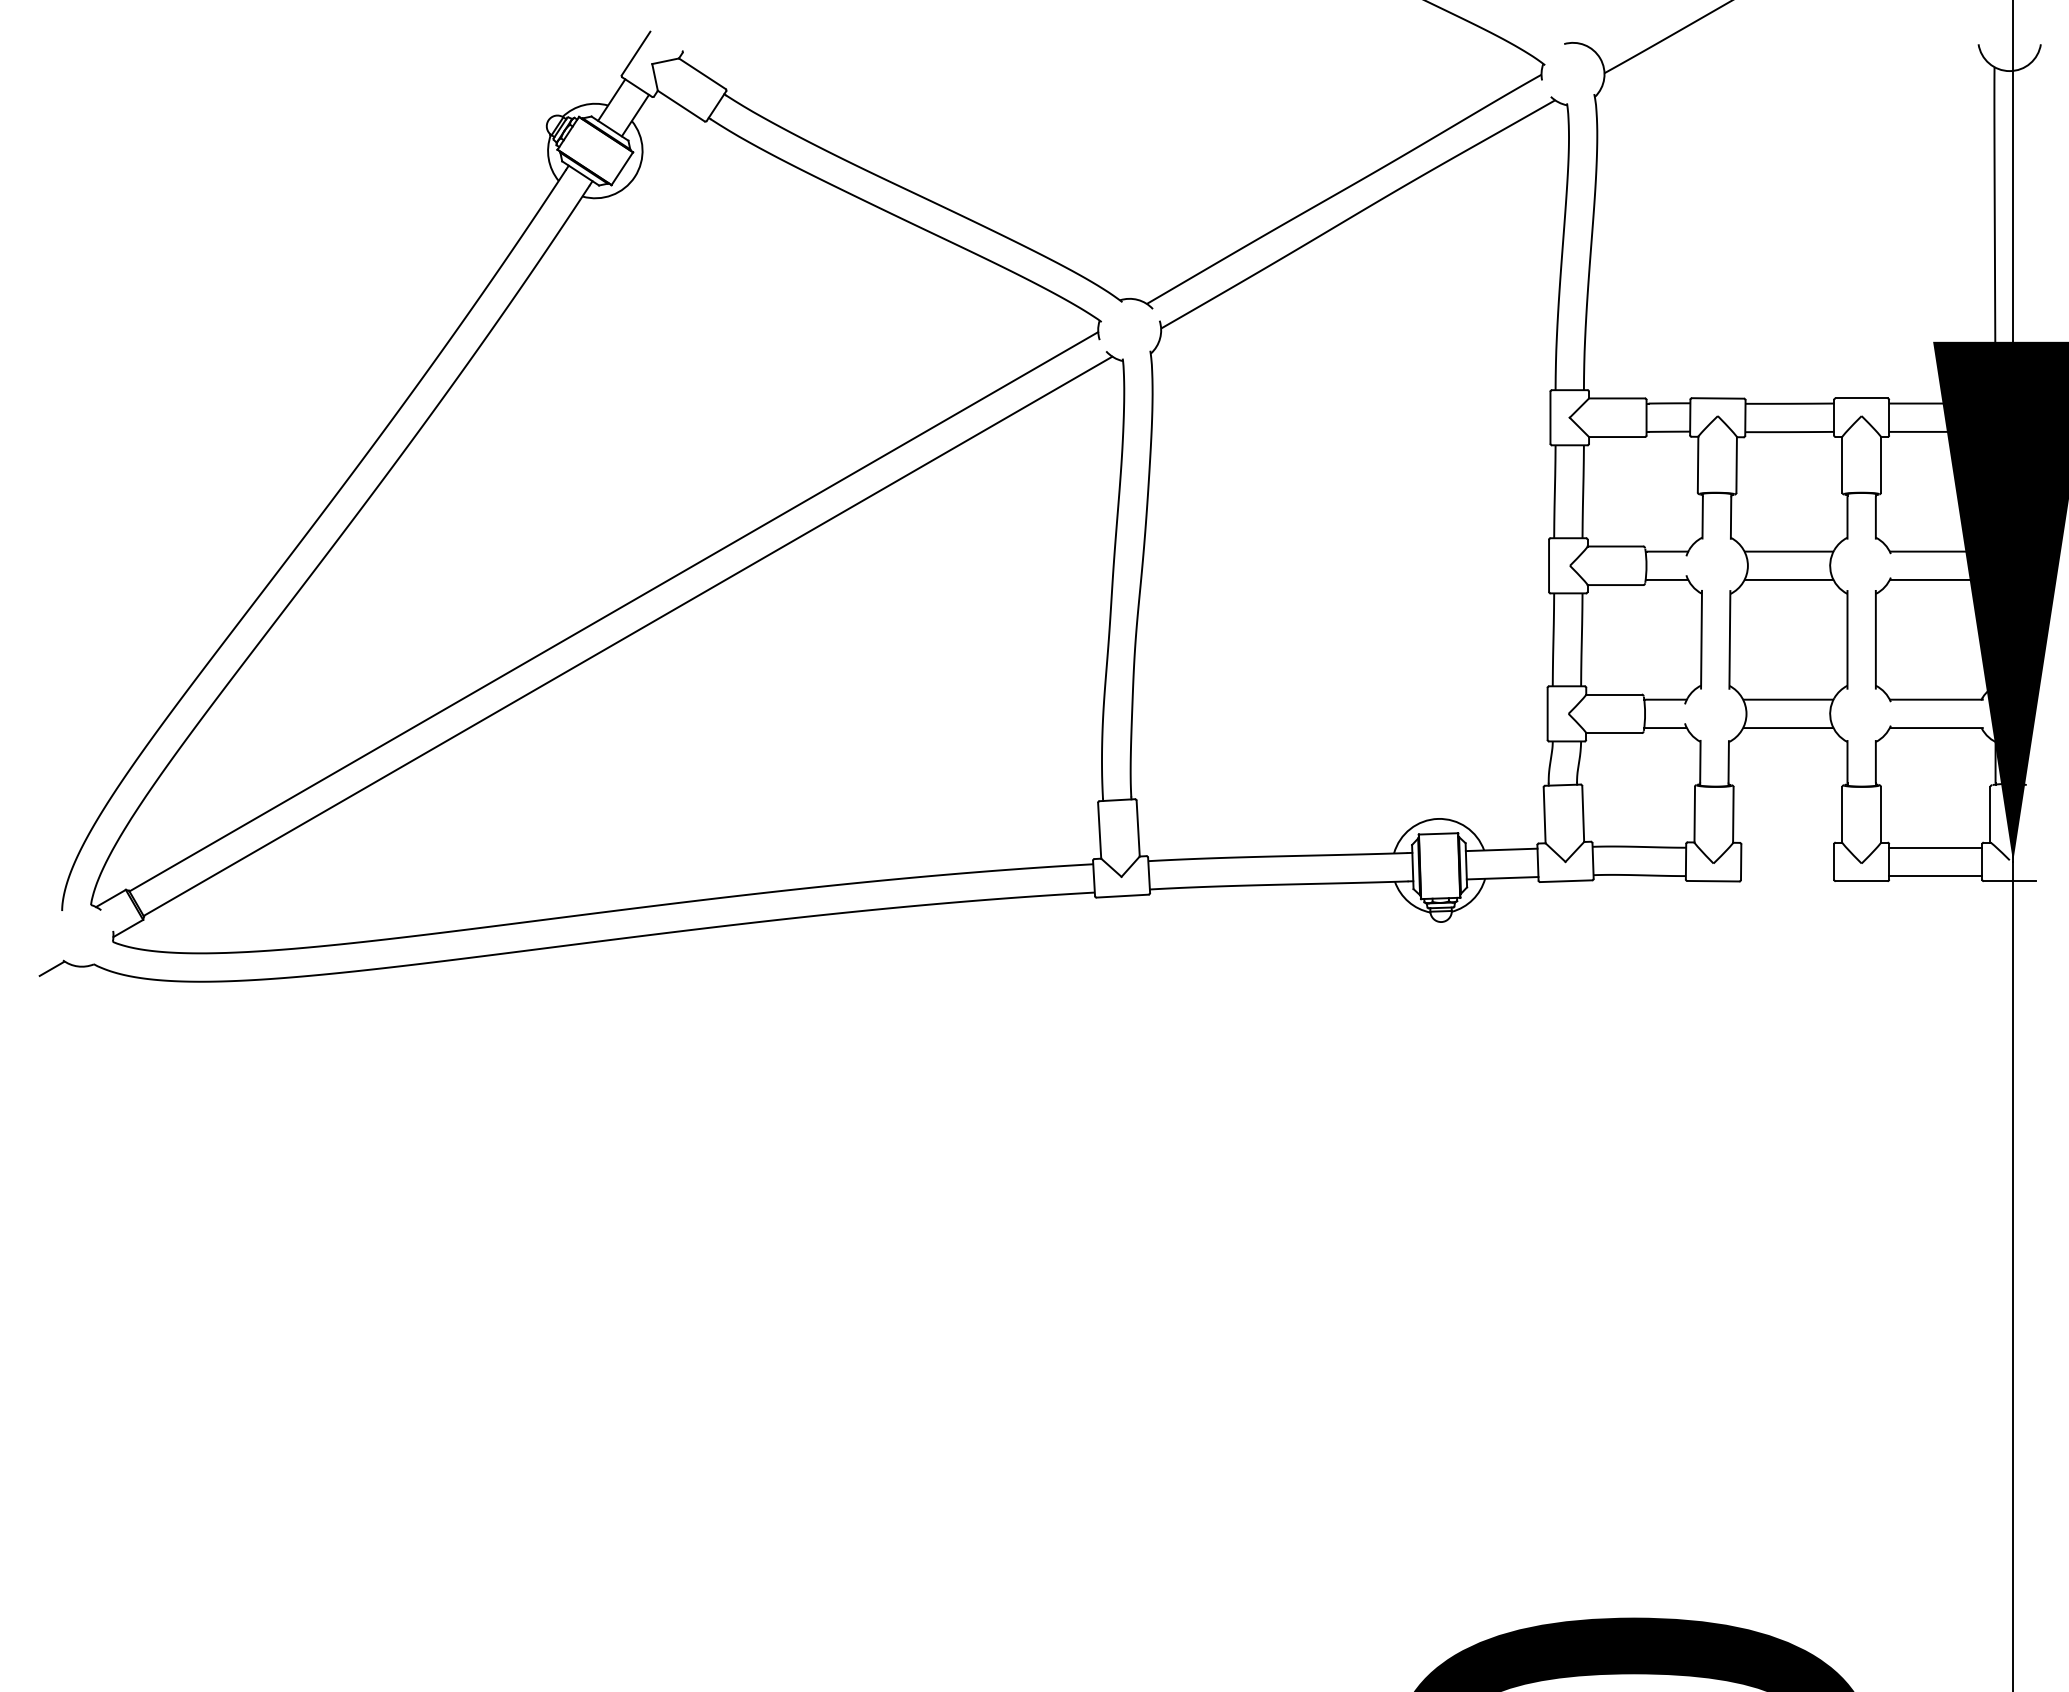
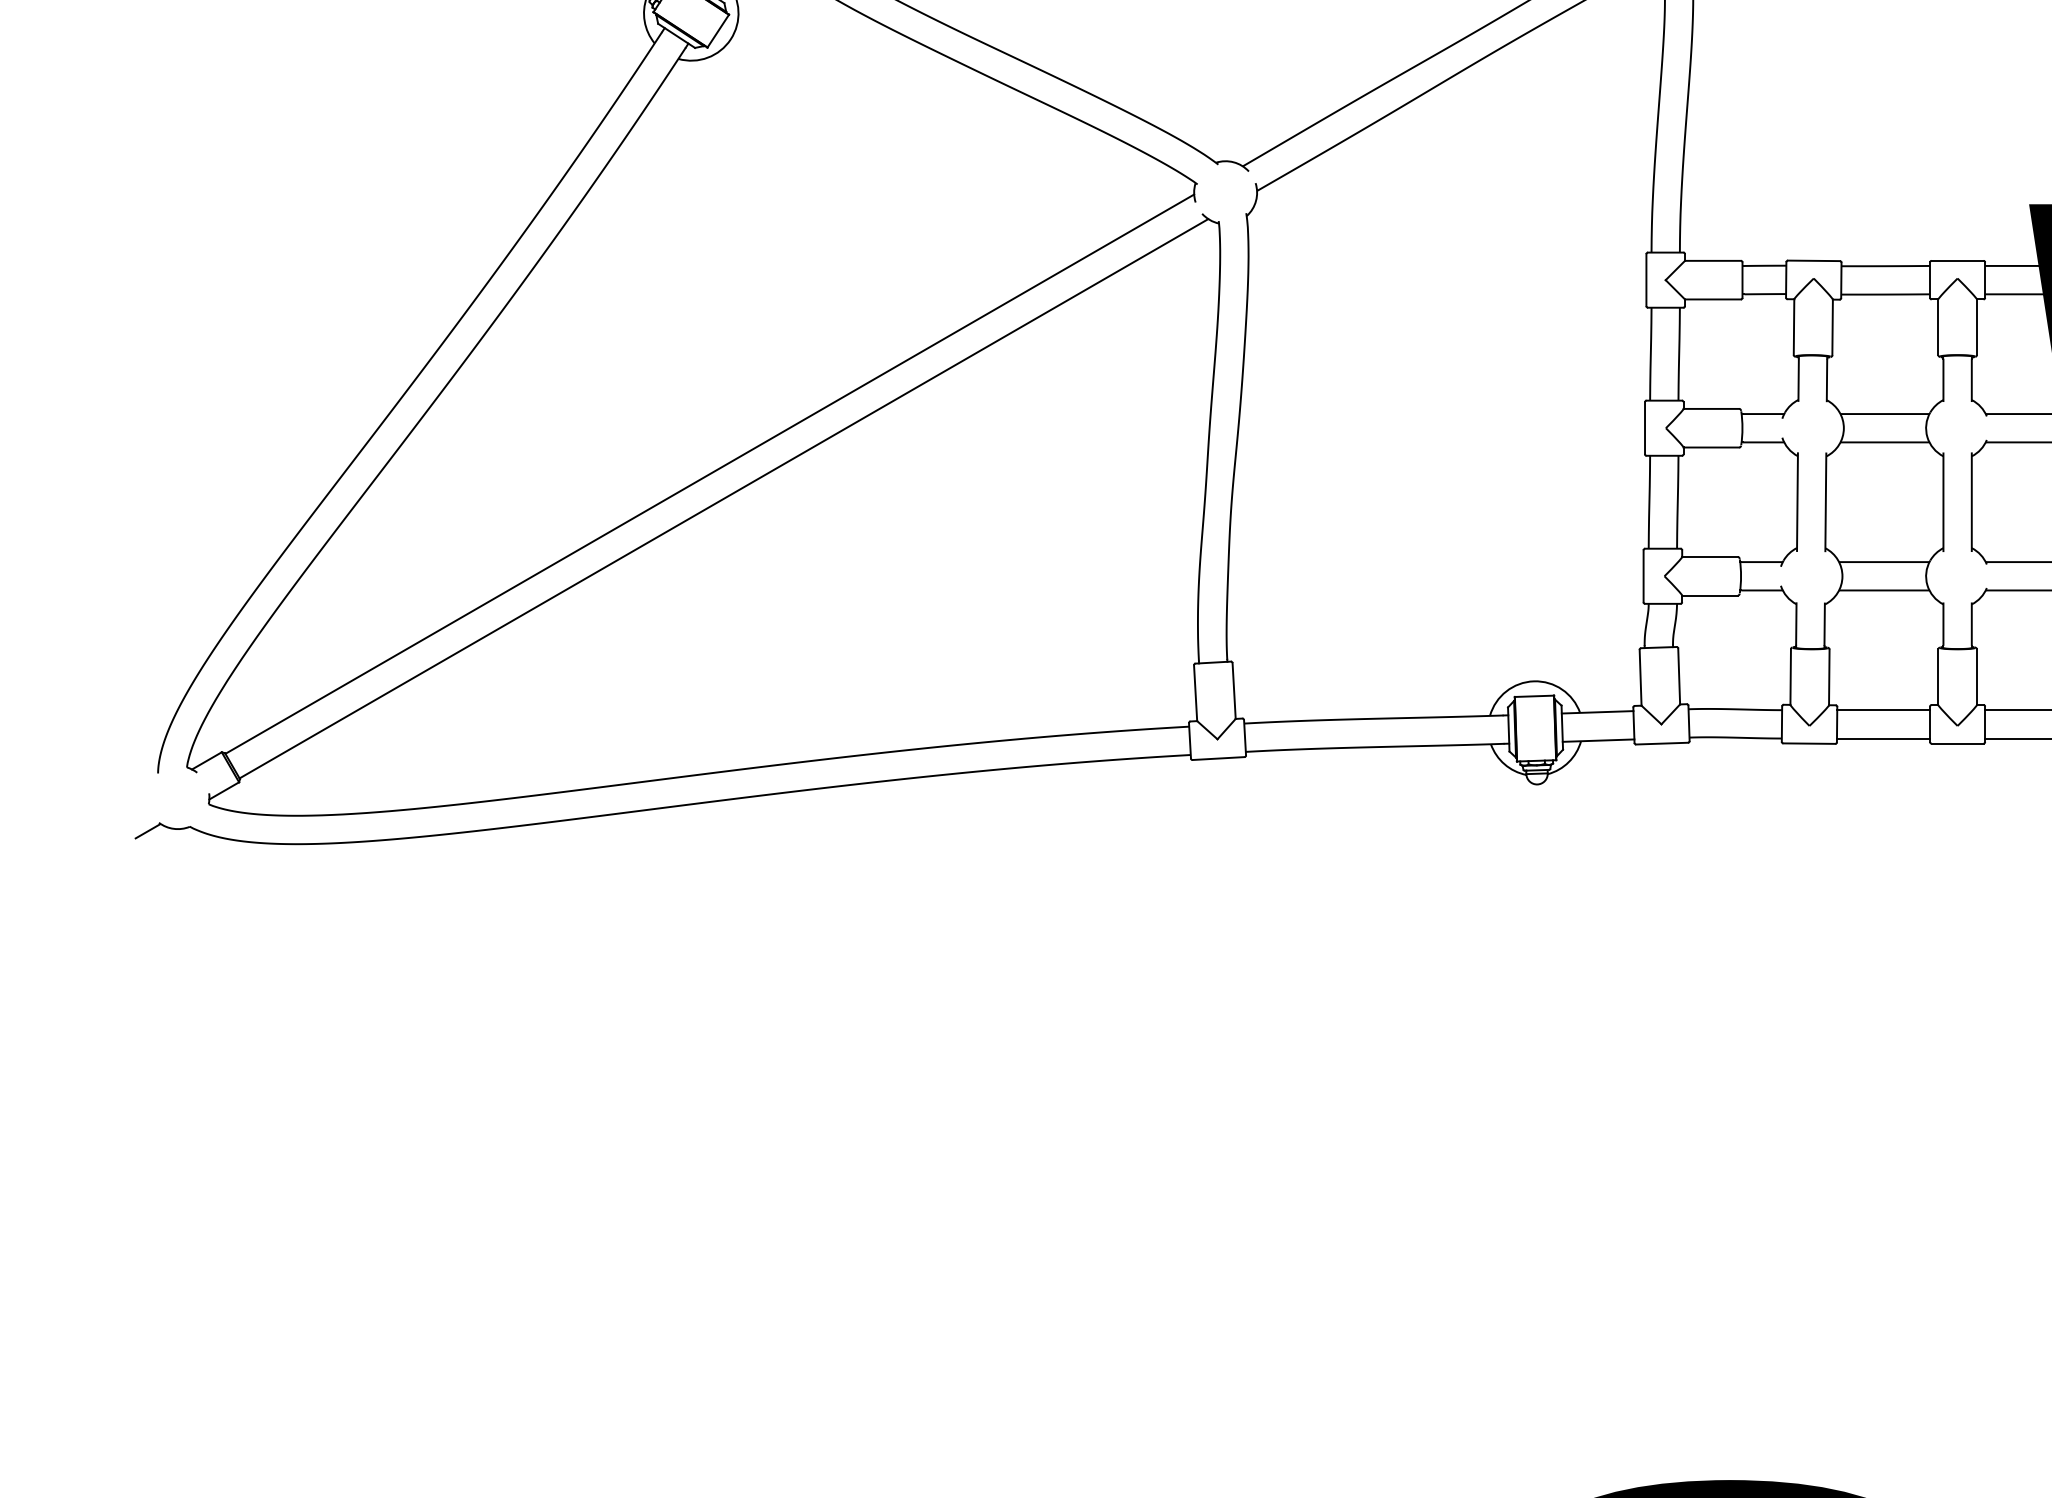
line: (1787, 847) -> (1883, 709), added
line: (1787, 876) -> (1883, 738), added

